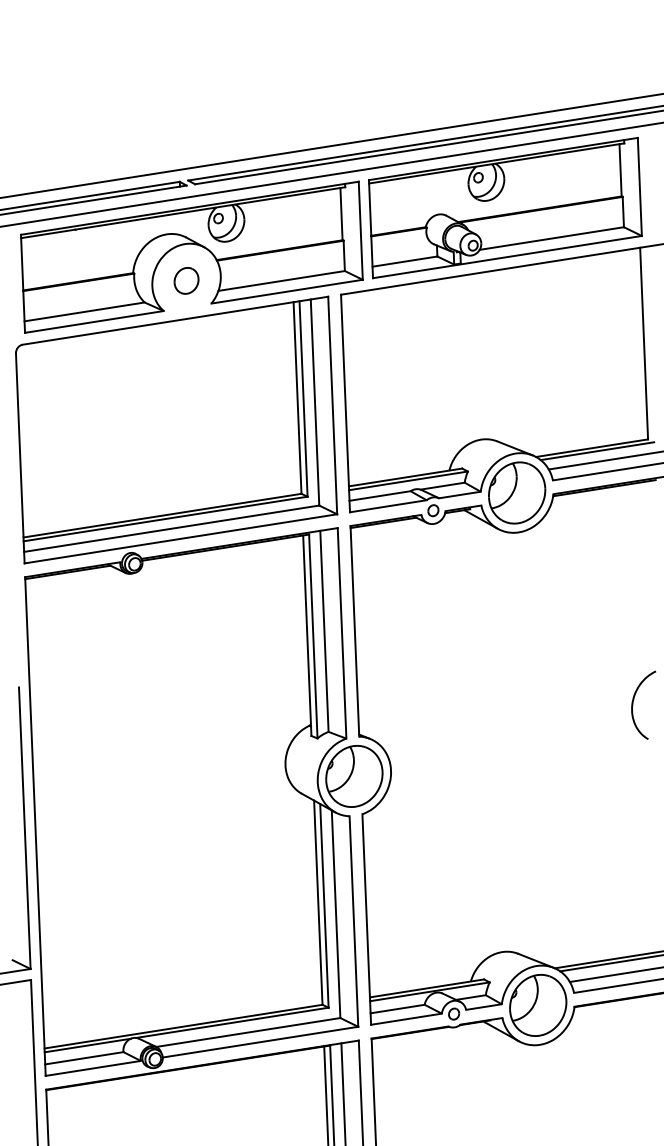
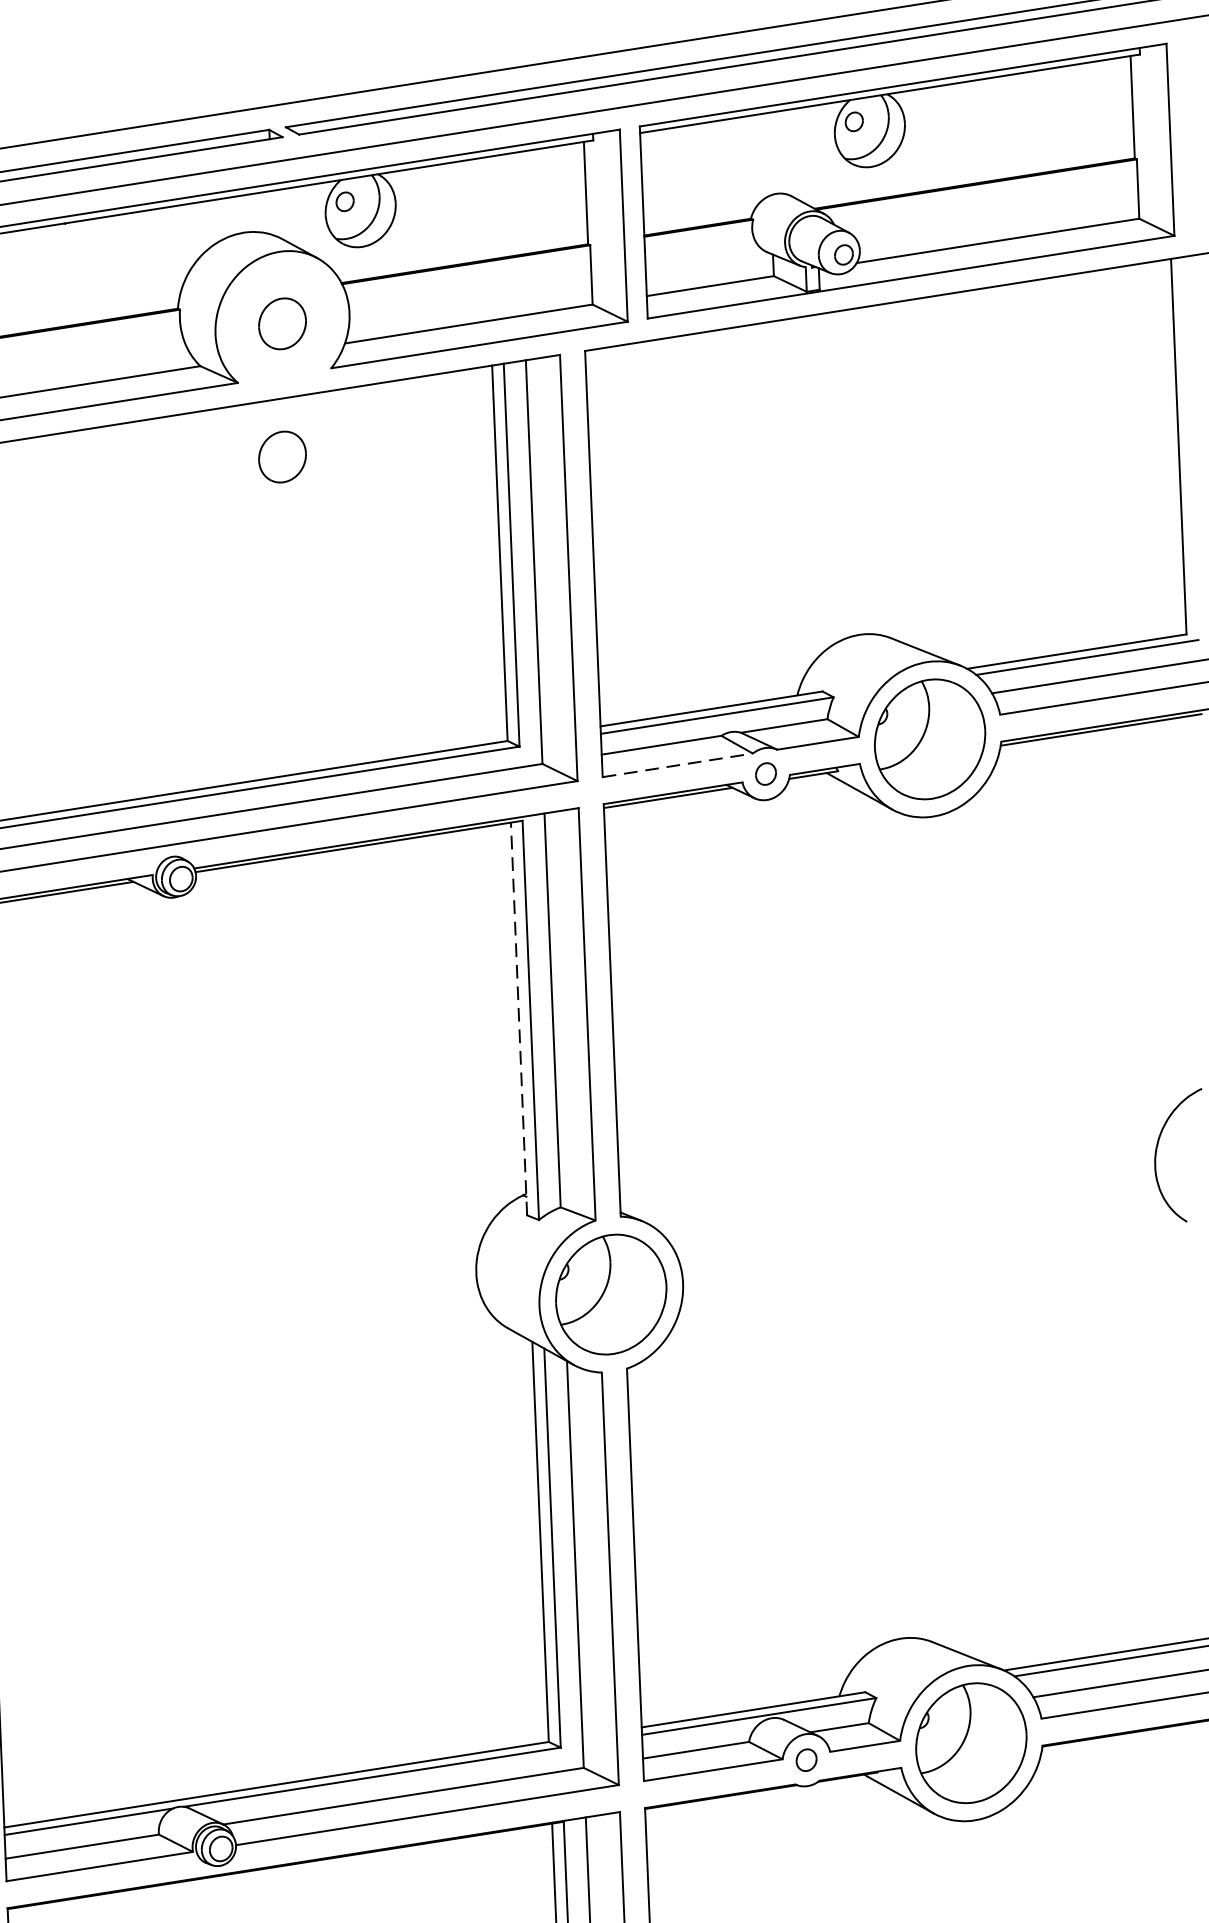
part: (186, 348) -> (282, 456), added
line: (388, 506) -> (678, 765), solid -> dashed
line: (307, 635) -> (519, 1018), solid -> dashed

